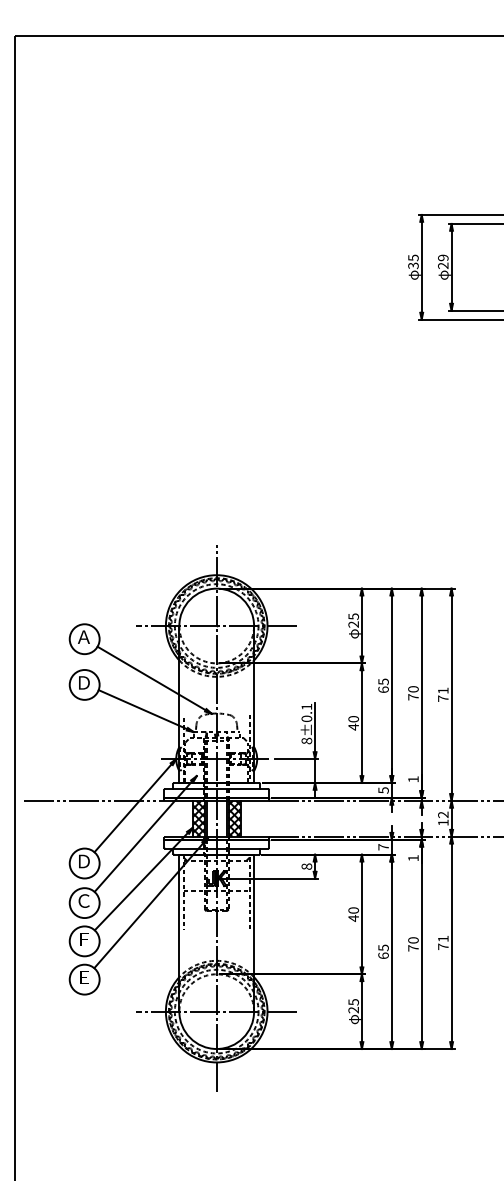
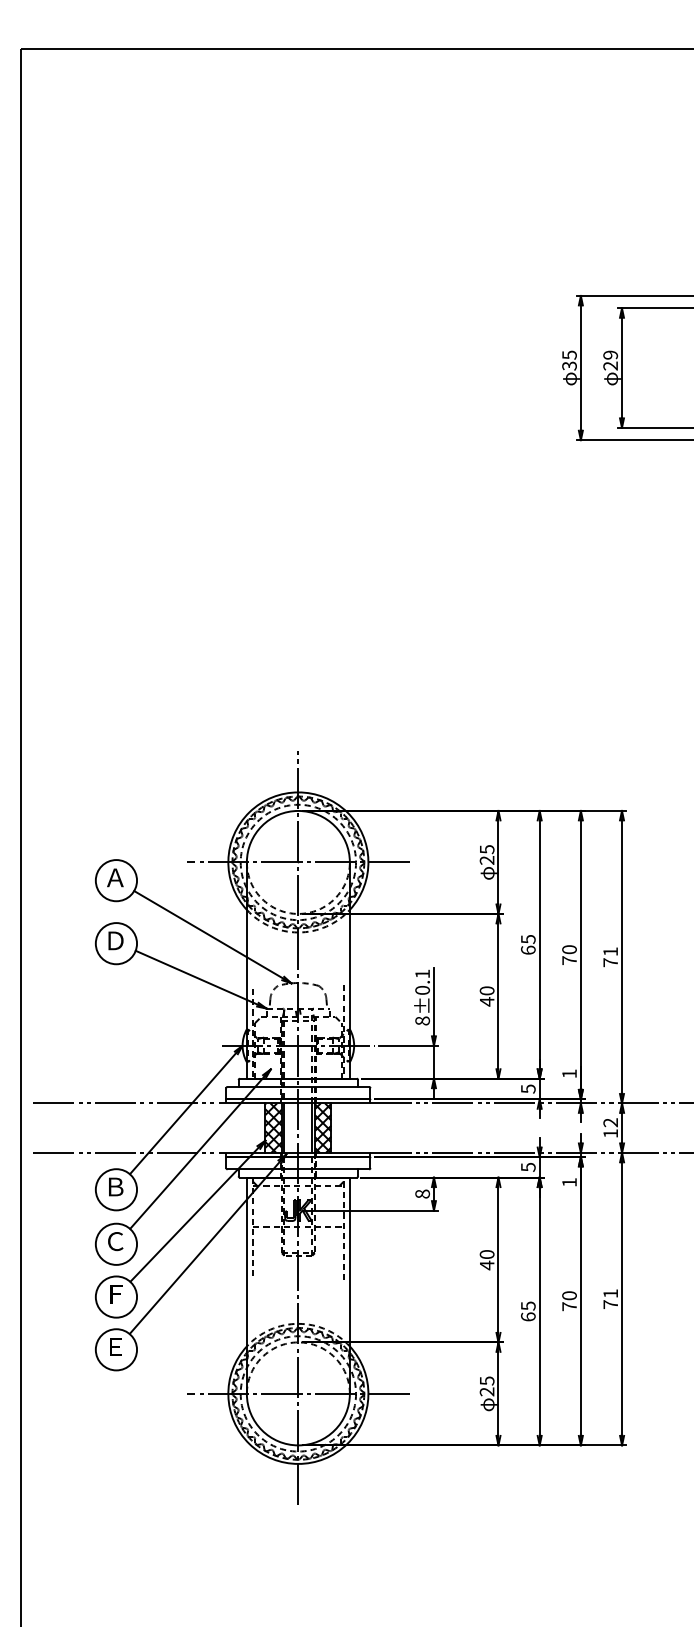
line: (94, 836) -> (129, 1152), added
text: (383, 846) -> (528, 1166), 7 -> 5
text: (84, 861) -> (115, 1186), Ｄ -> Ｂ

